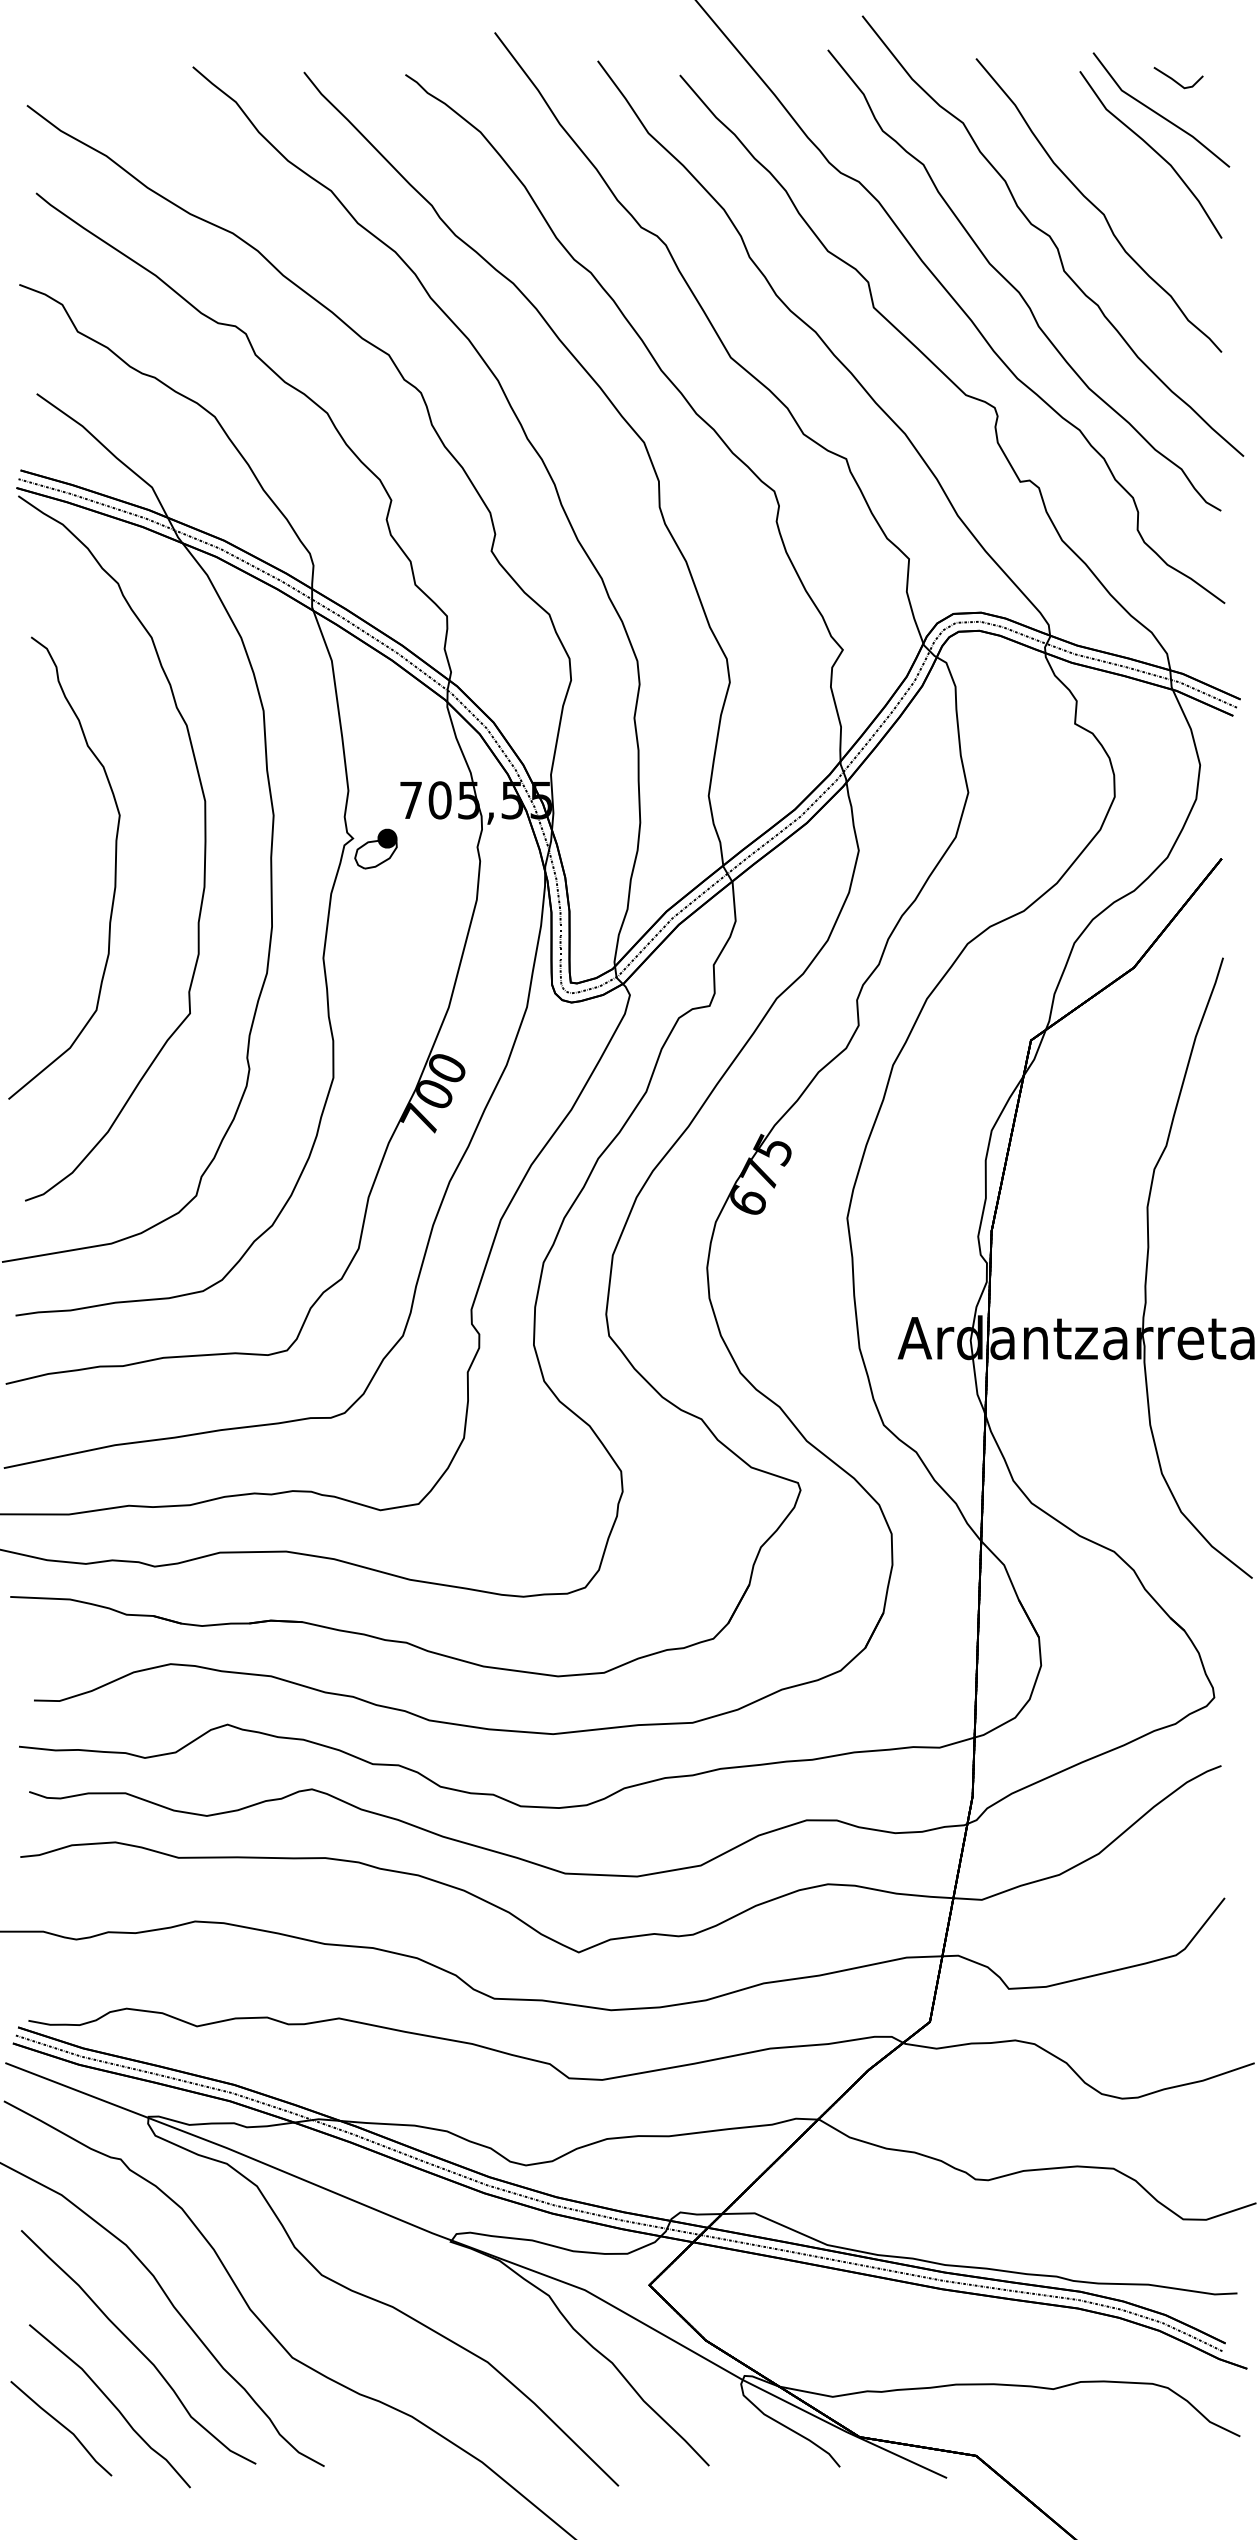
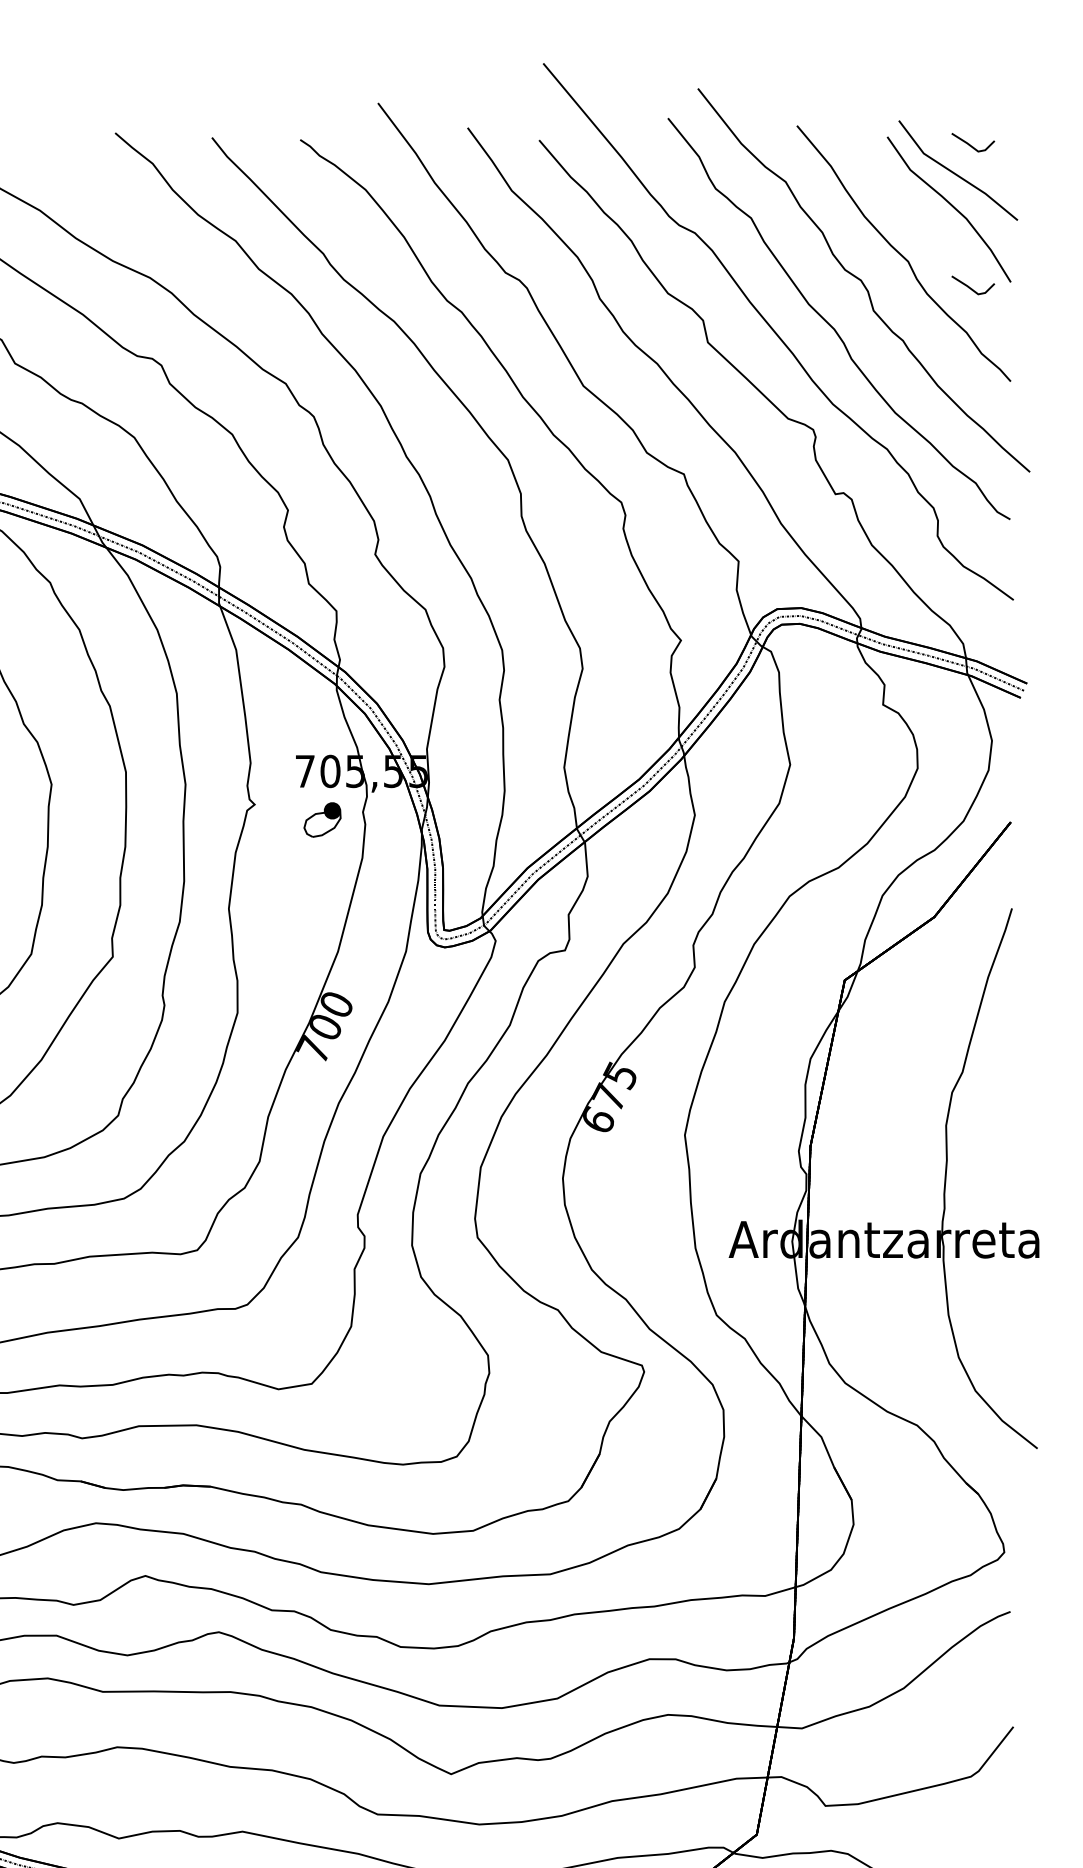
line: (1177, 245) -> (972, 288), added
part: (375, 848) -> (322, 819), moved

